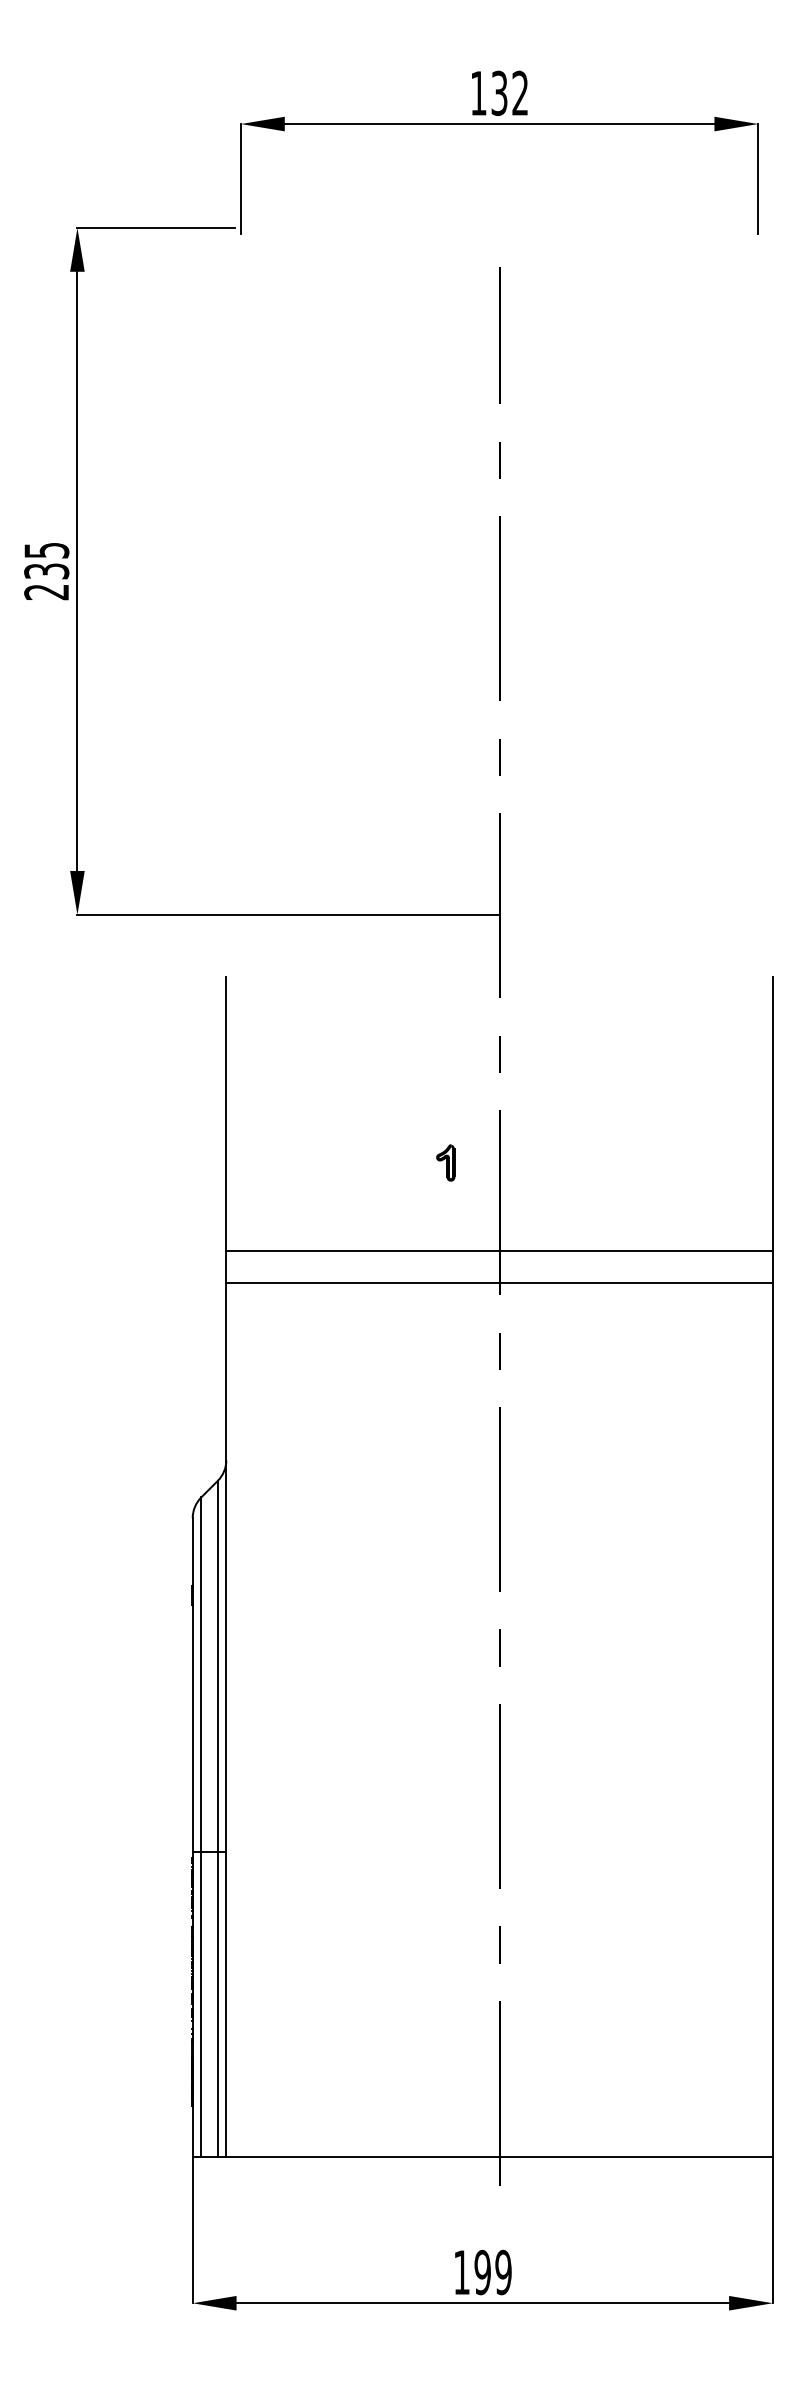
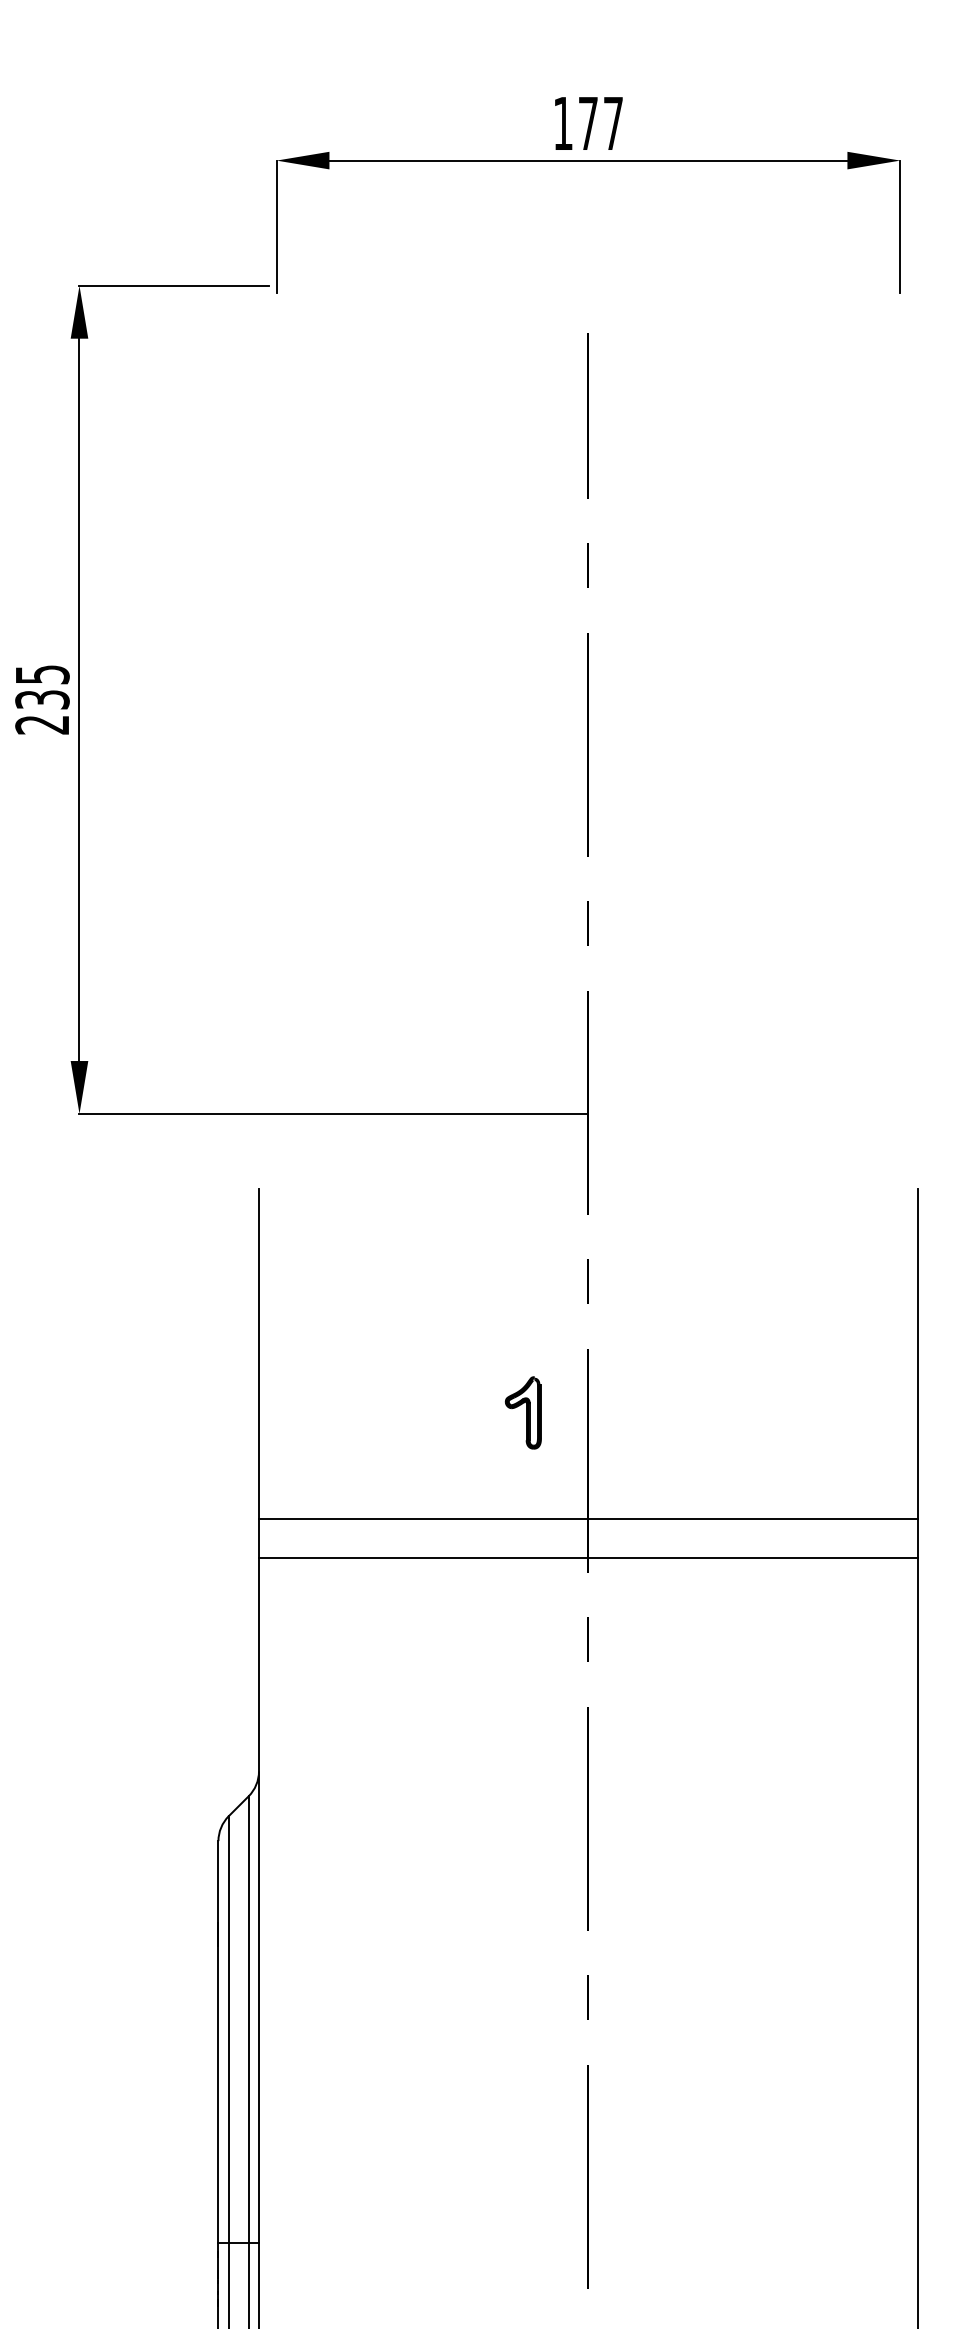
text: (509, 93) -> (600, 123), 132 -> 177
part: (445, 1162) -> (523, 1412), size x1.67

